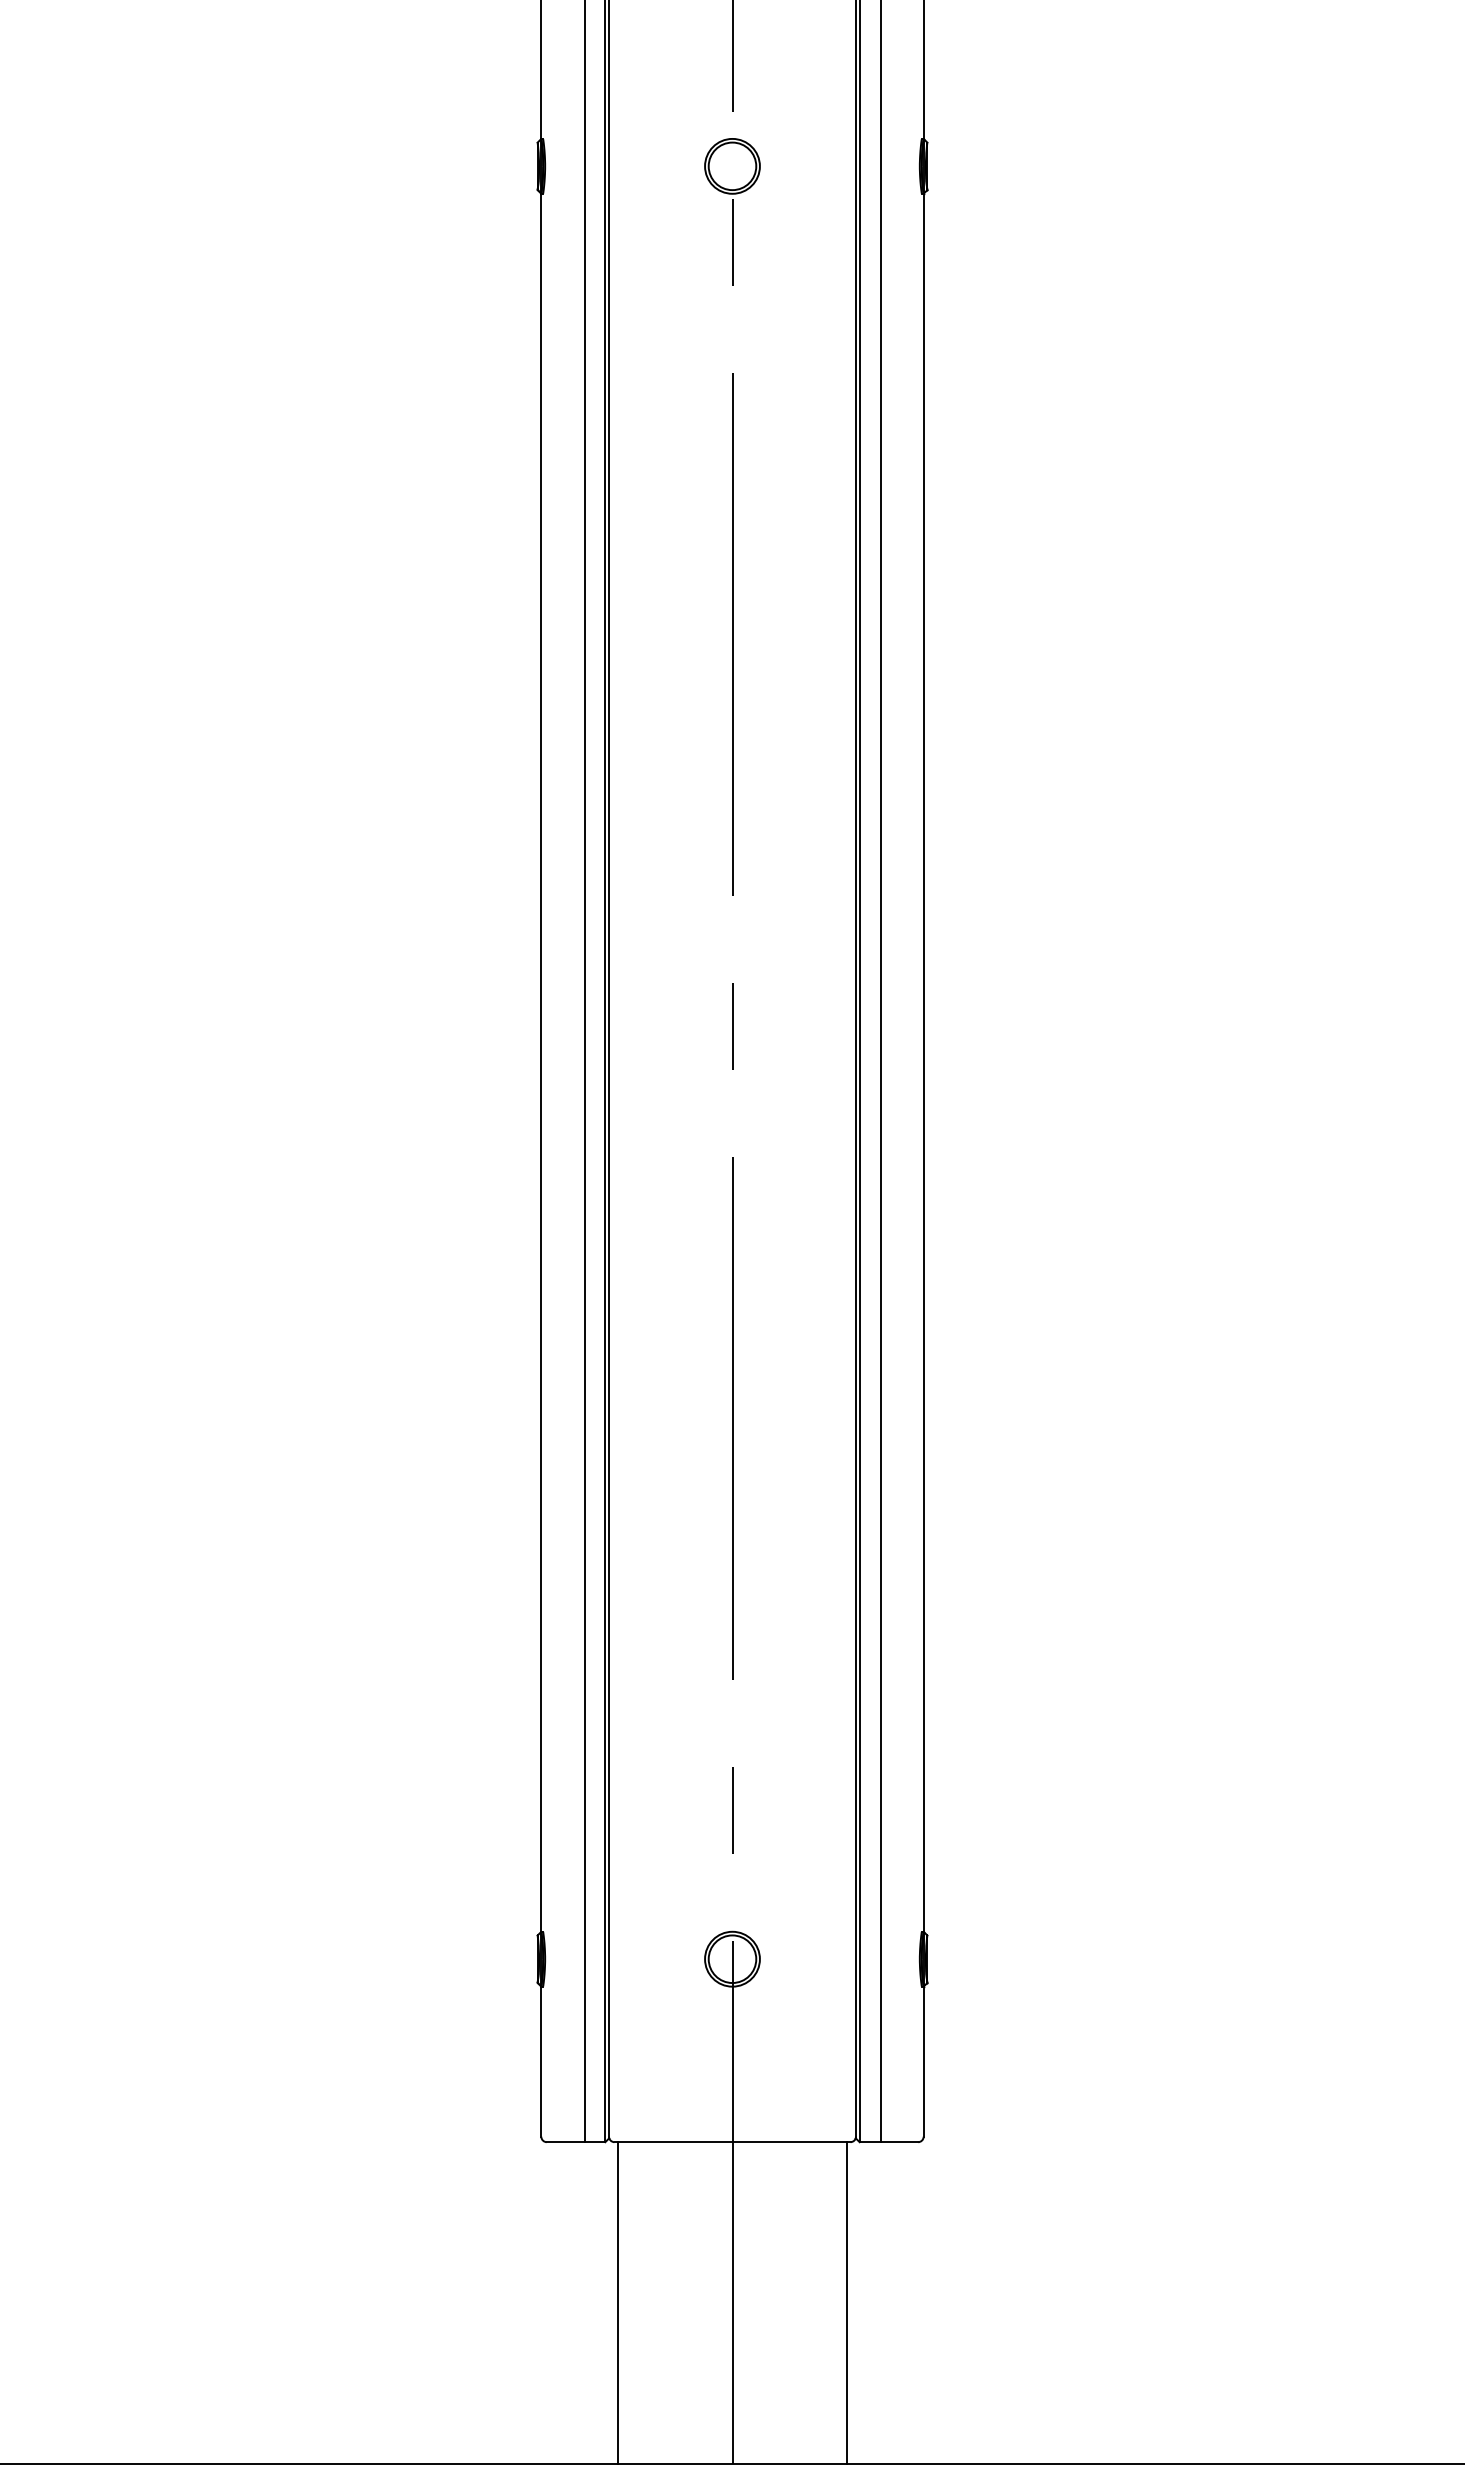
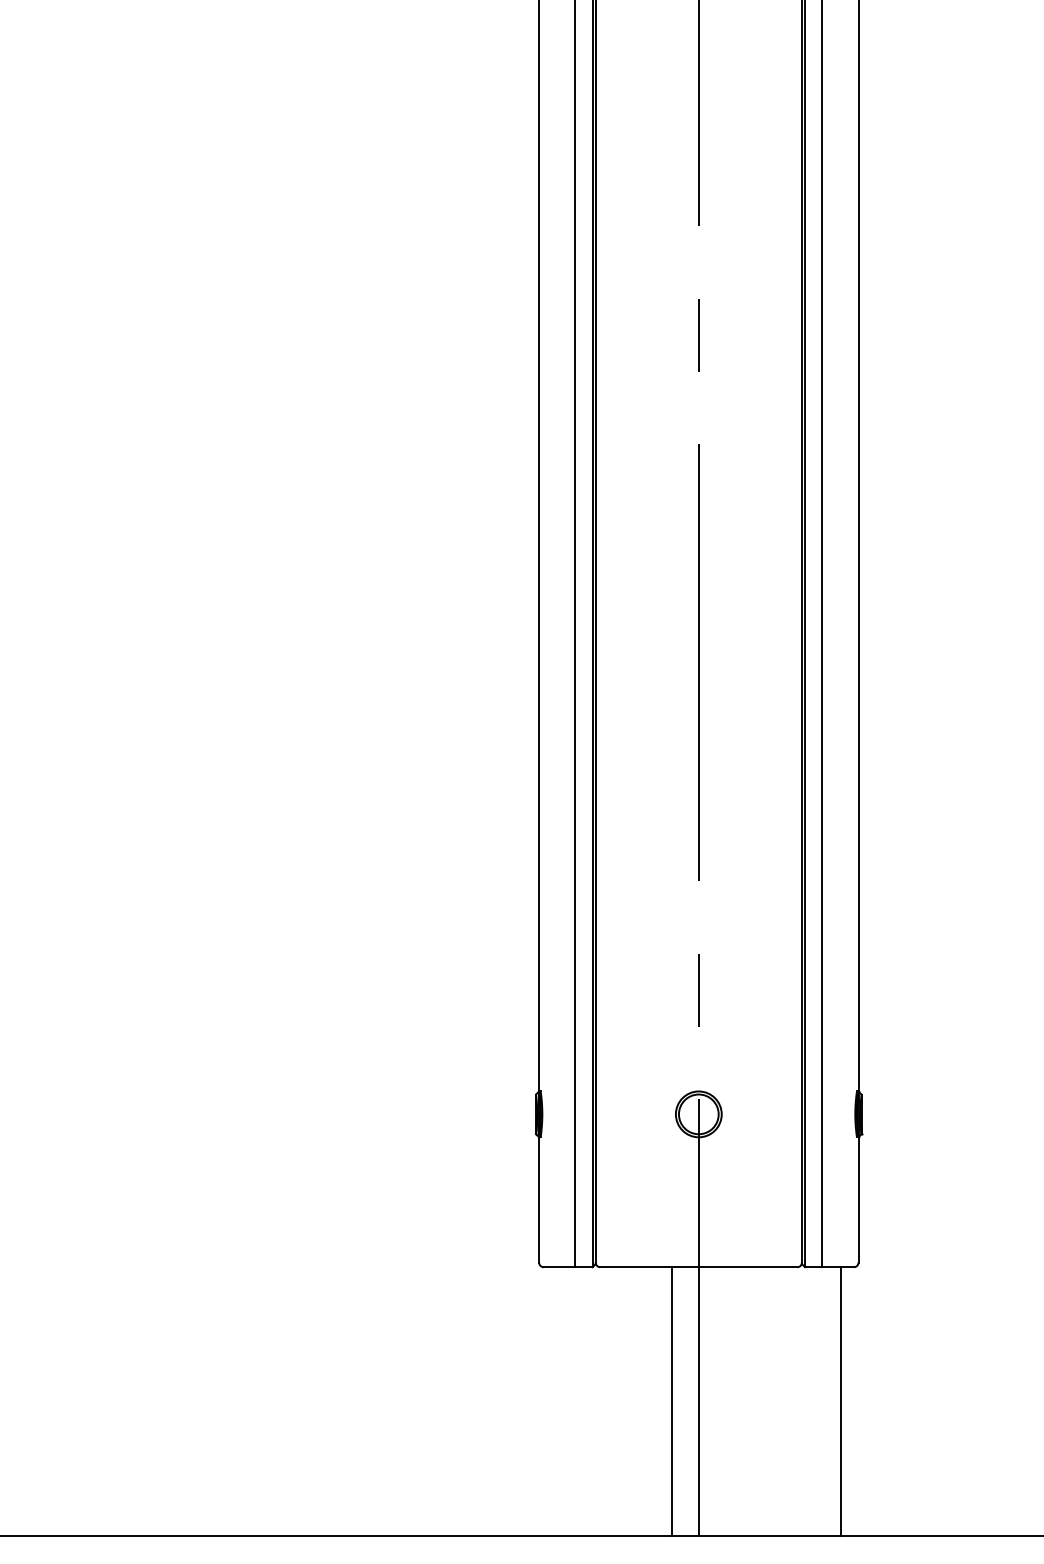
line: (618, 2303) -> (672, 1401), moved
line: (846, 2303) -> (840, 1401), moved

